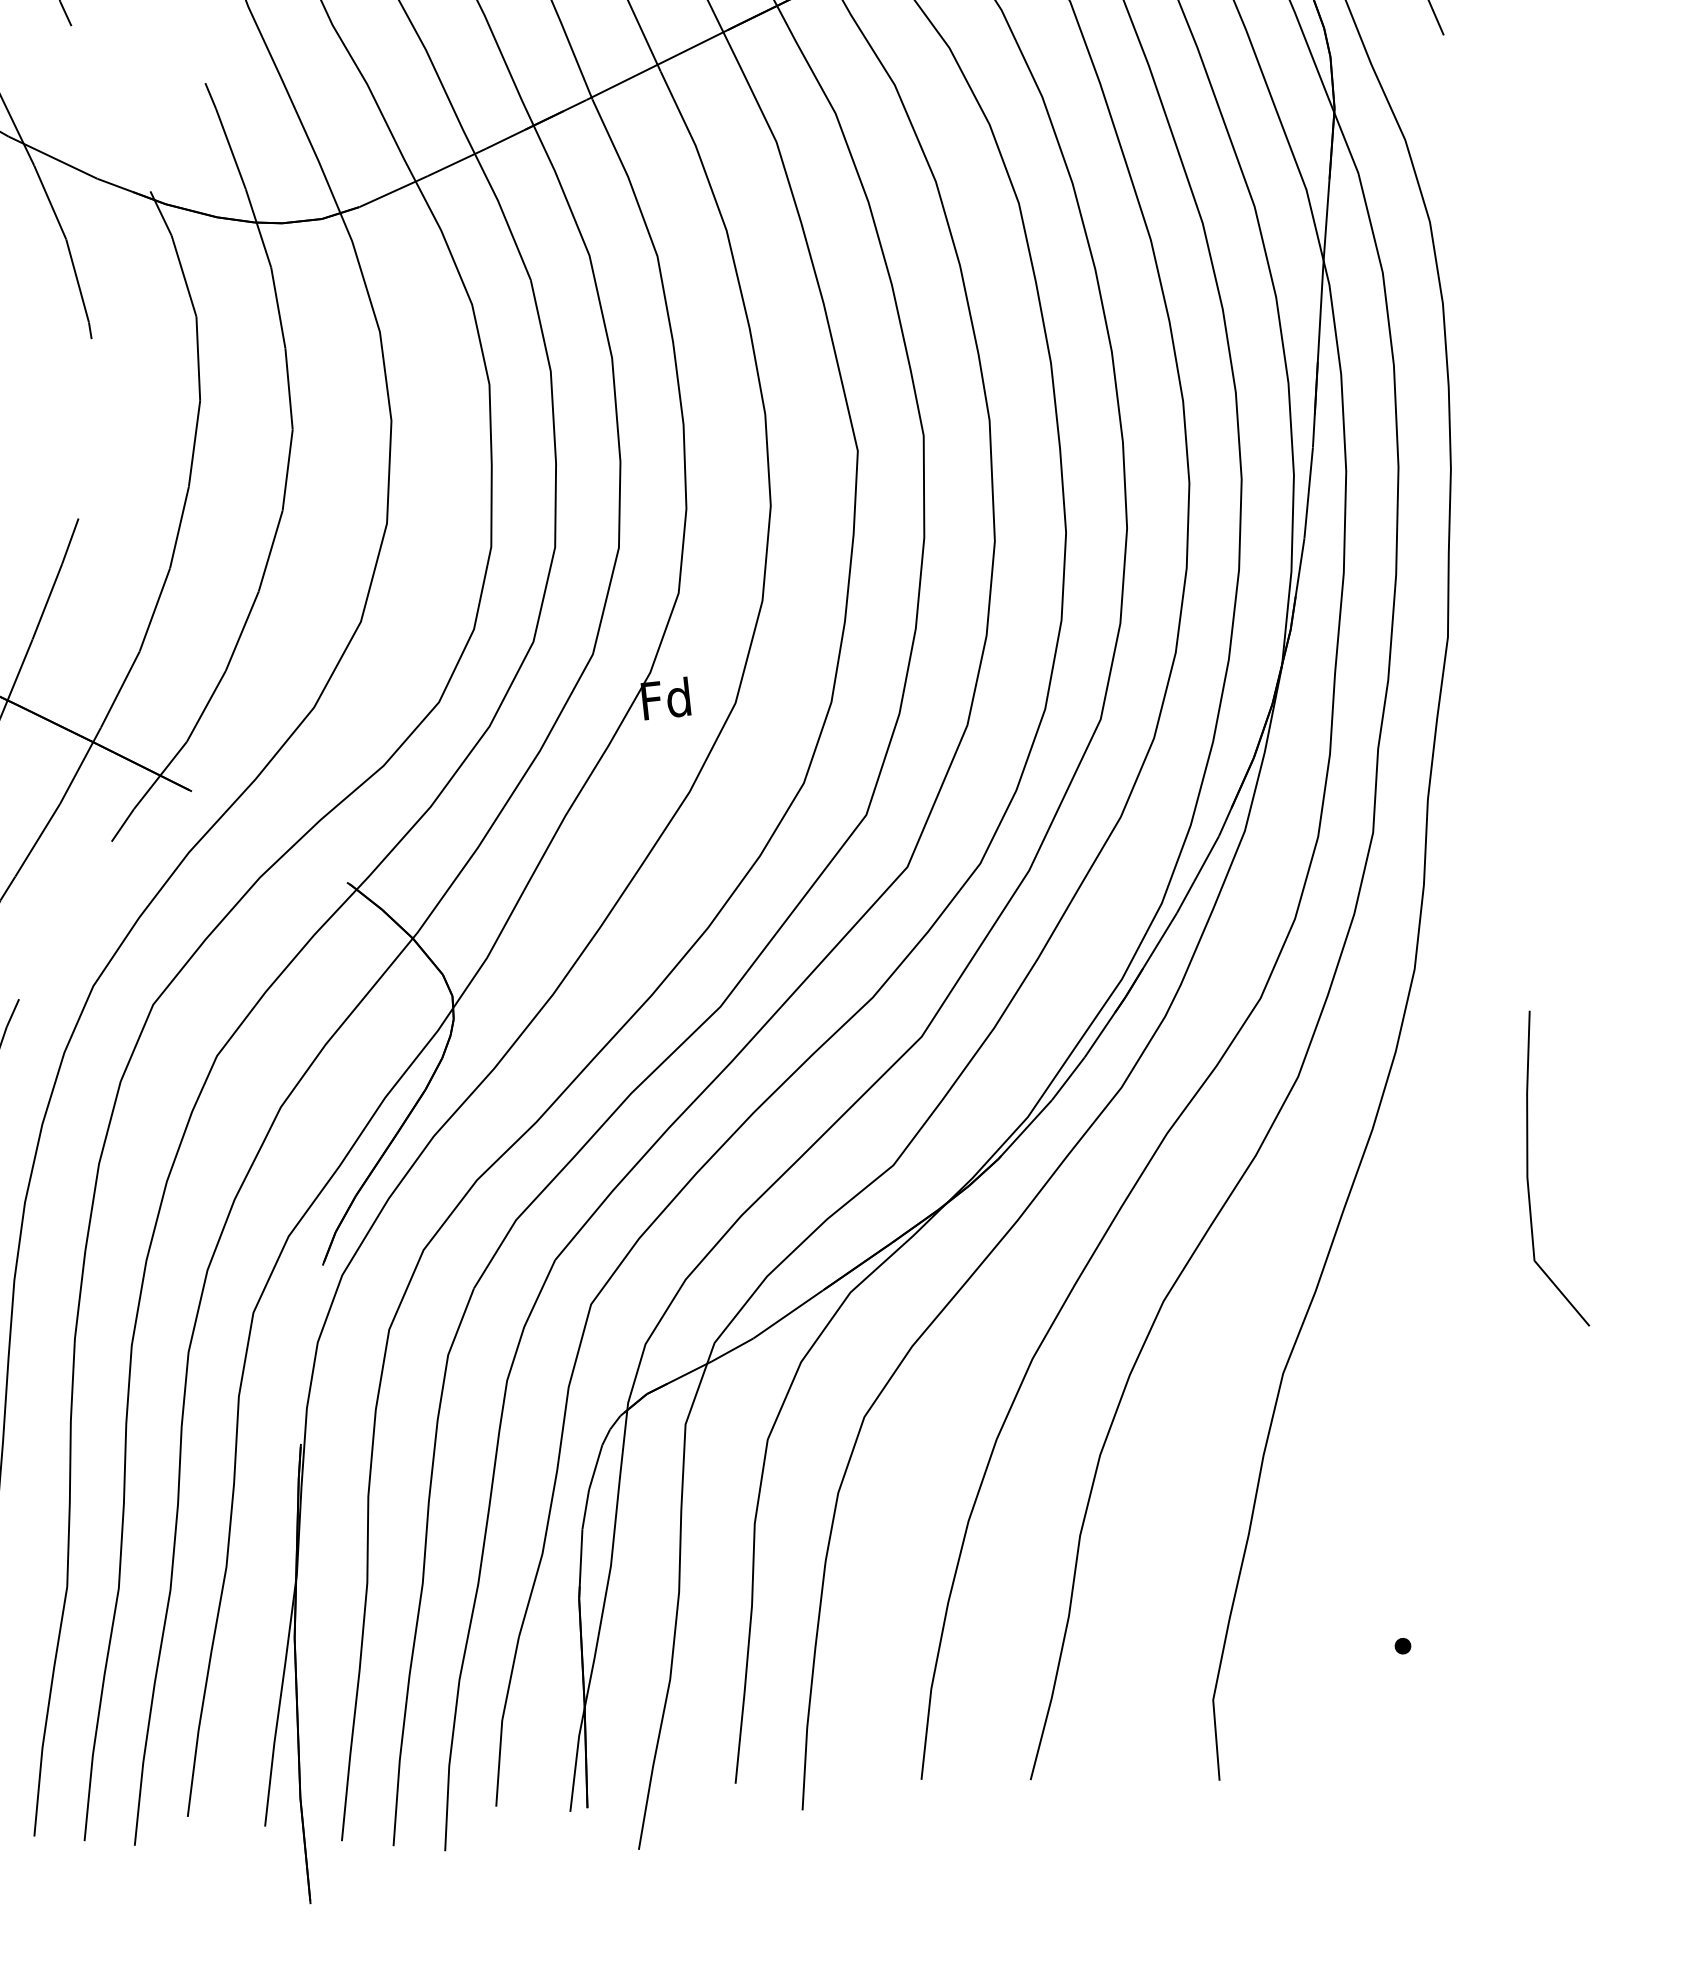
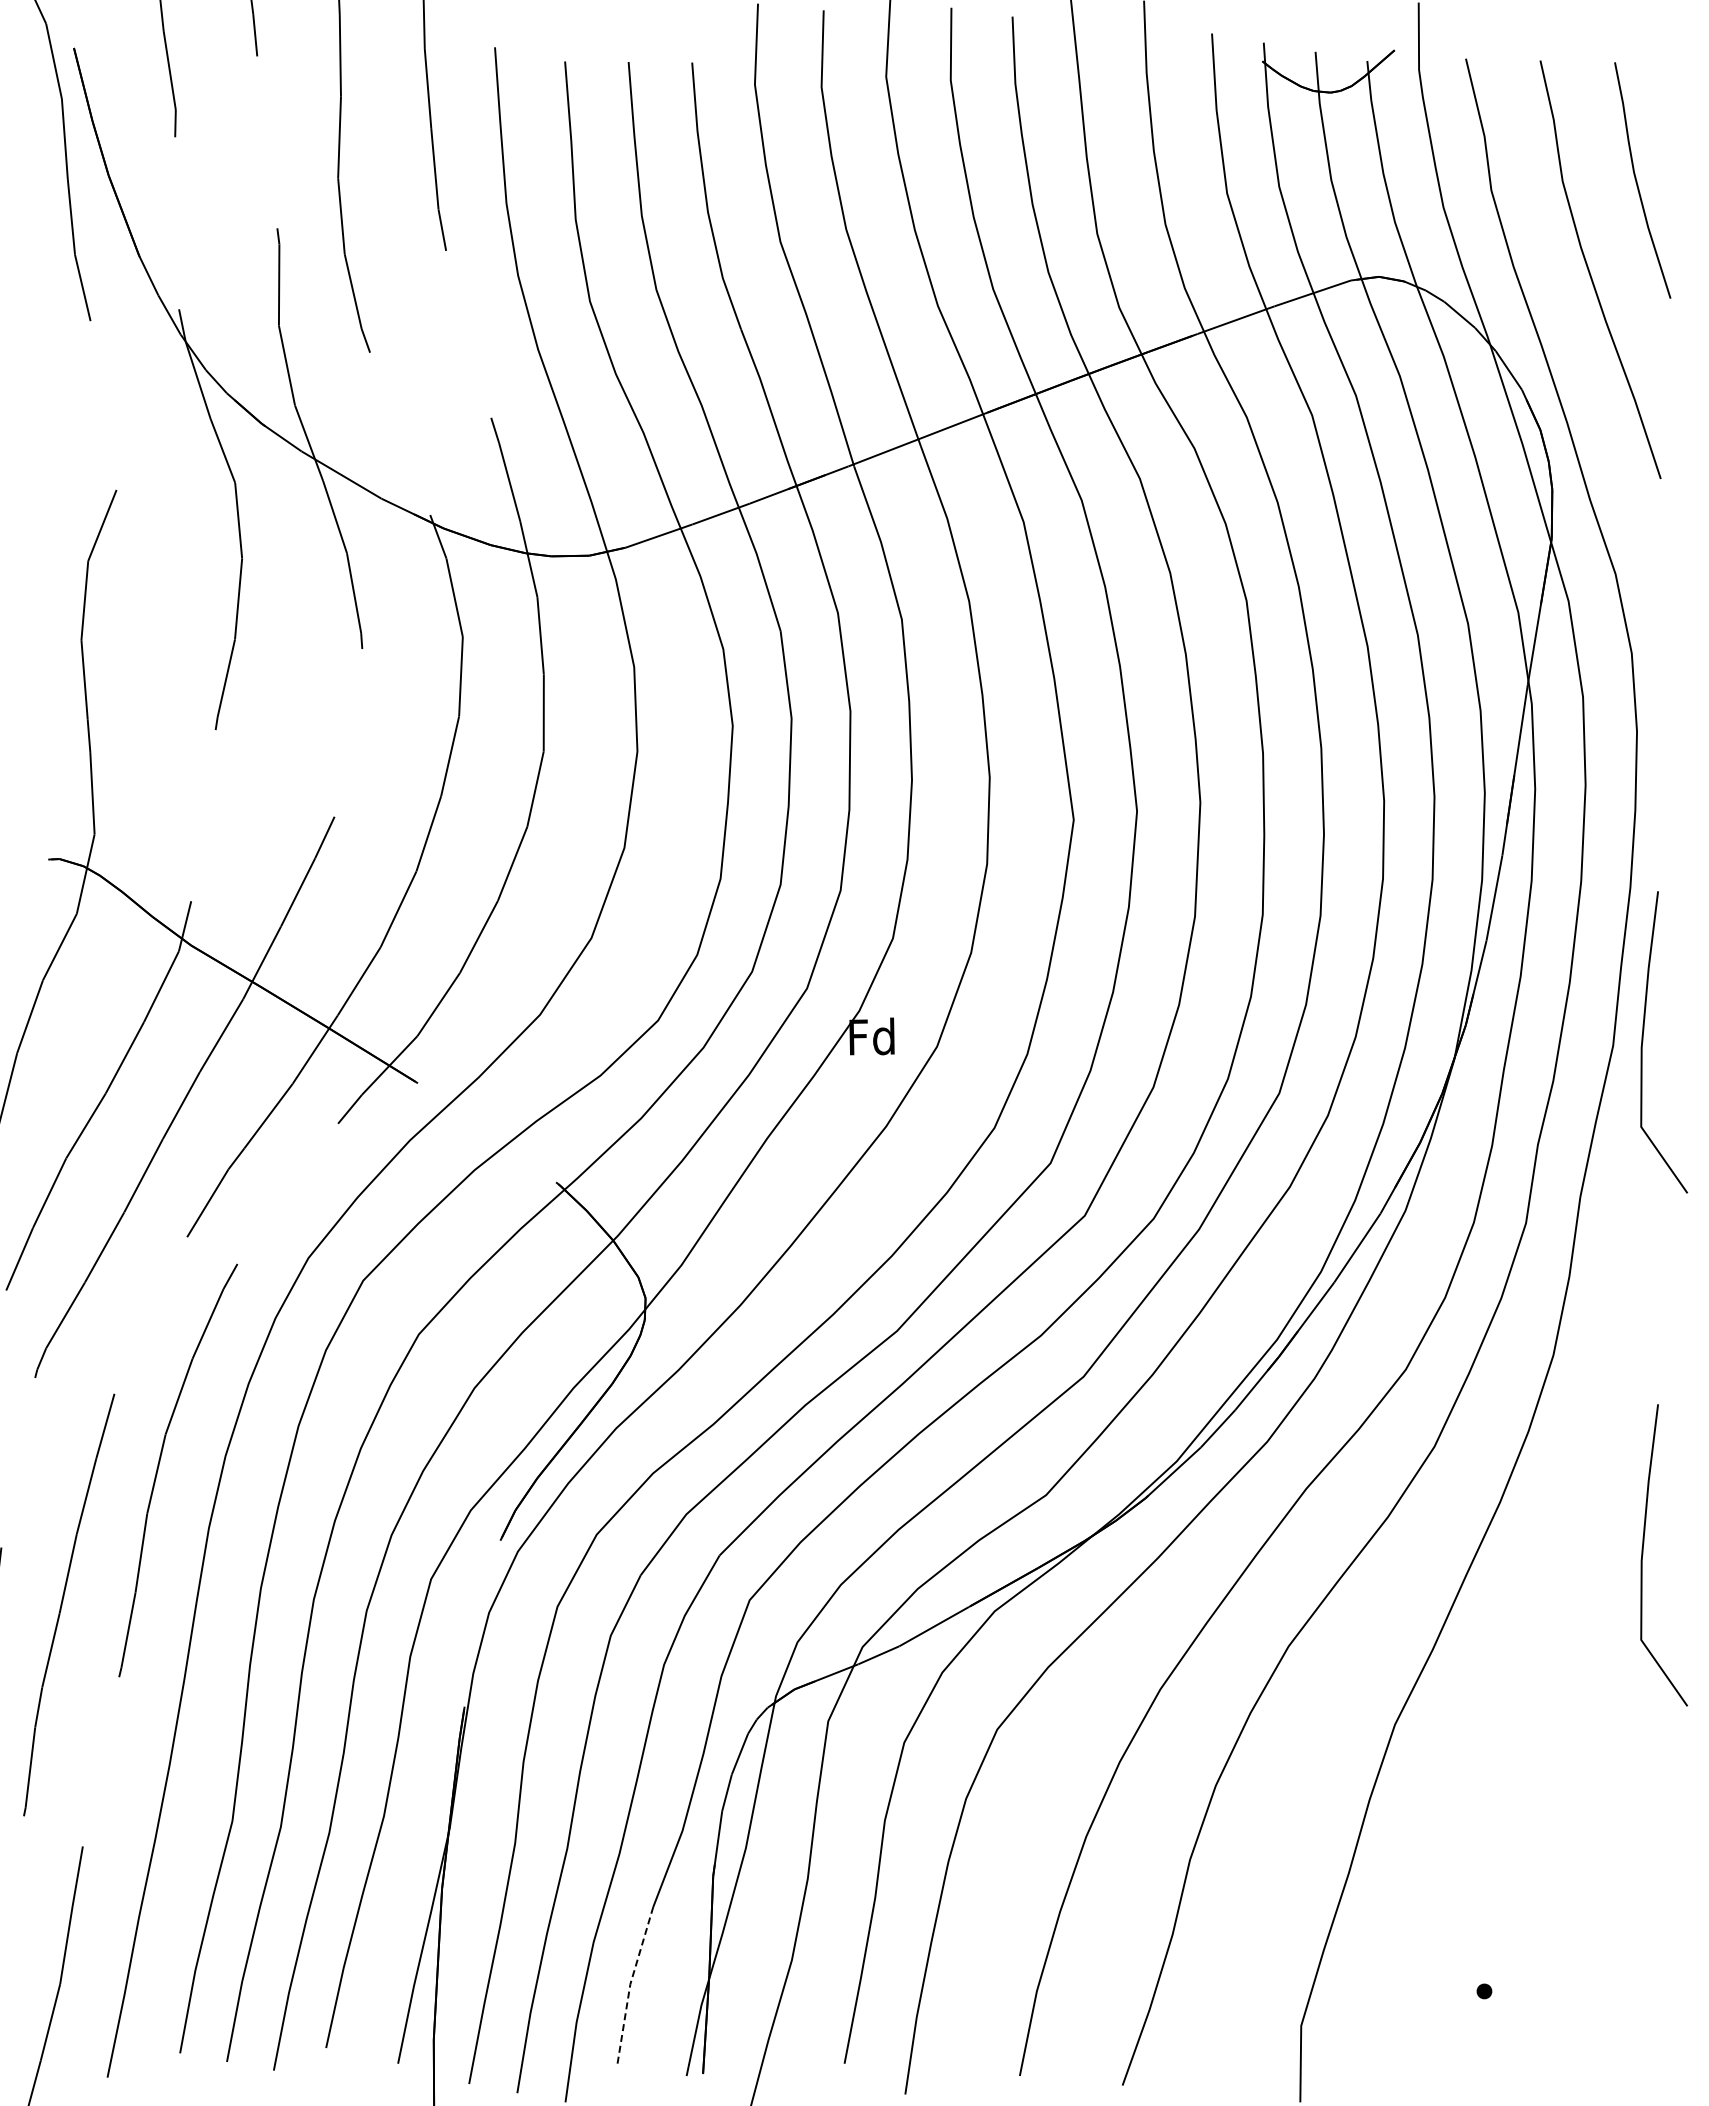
line: (1479, 629) -> (1643, 1041), added
line: (502, 1720) -> (630, 1984), solid -> dashed

